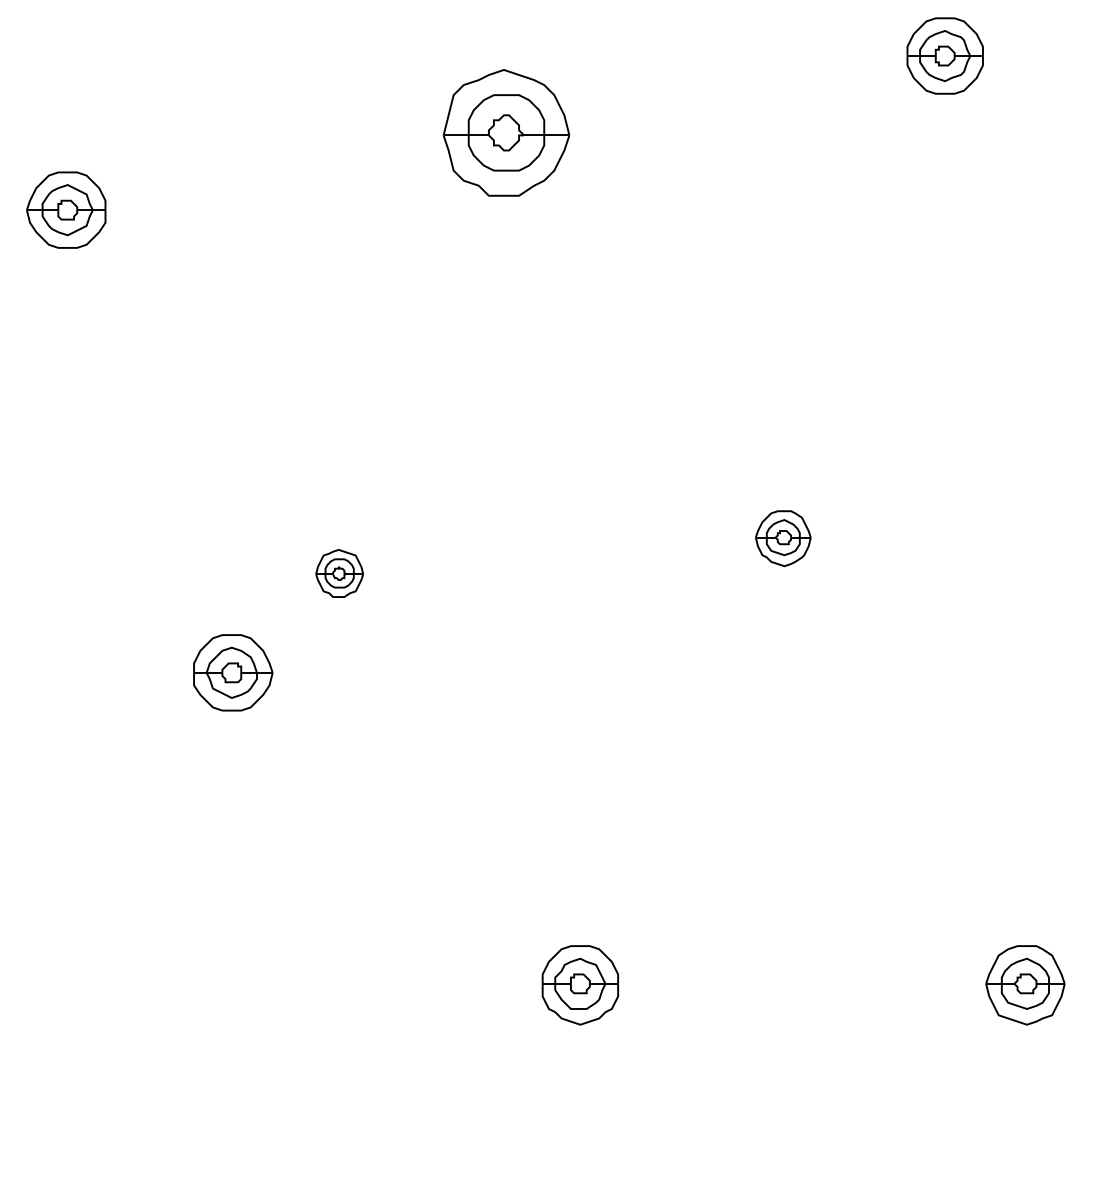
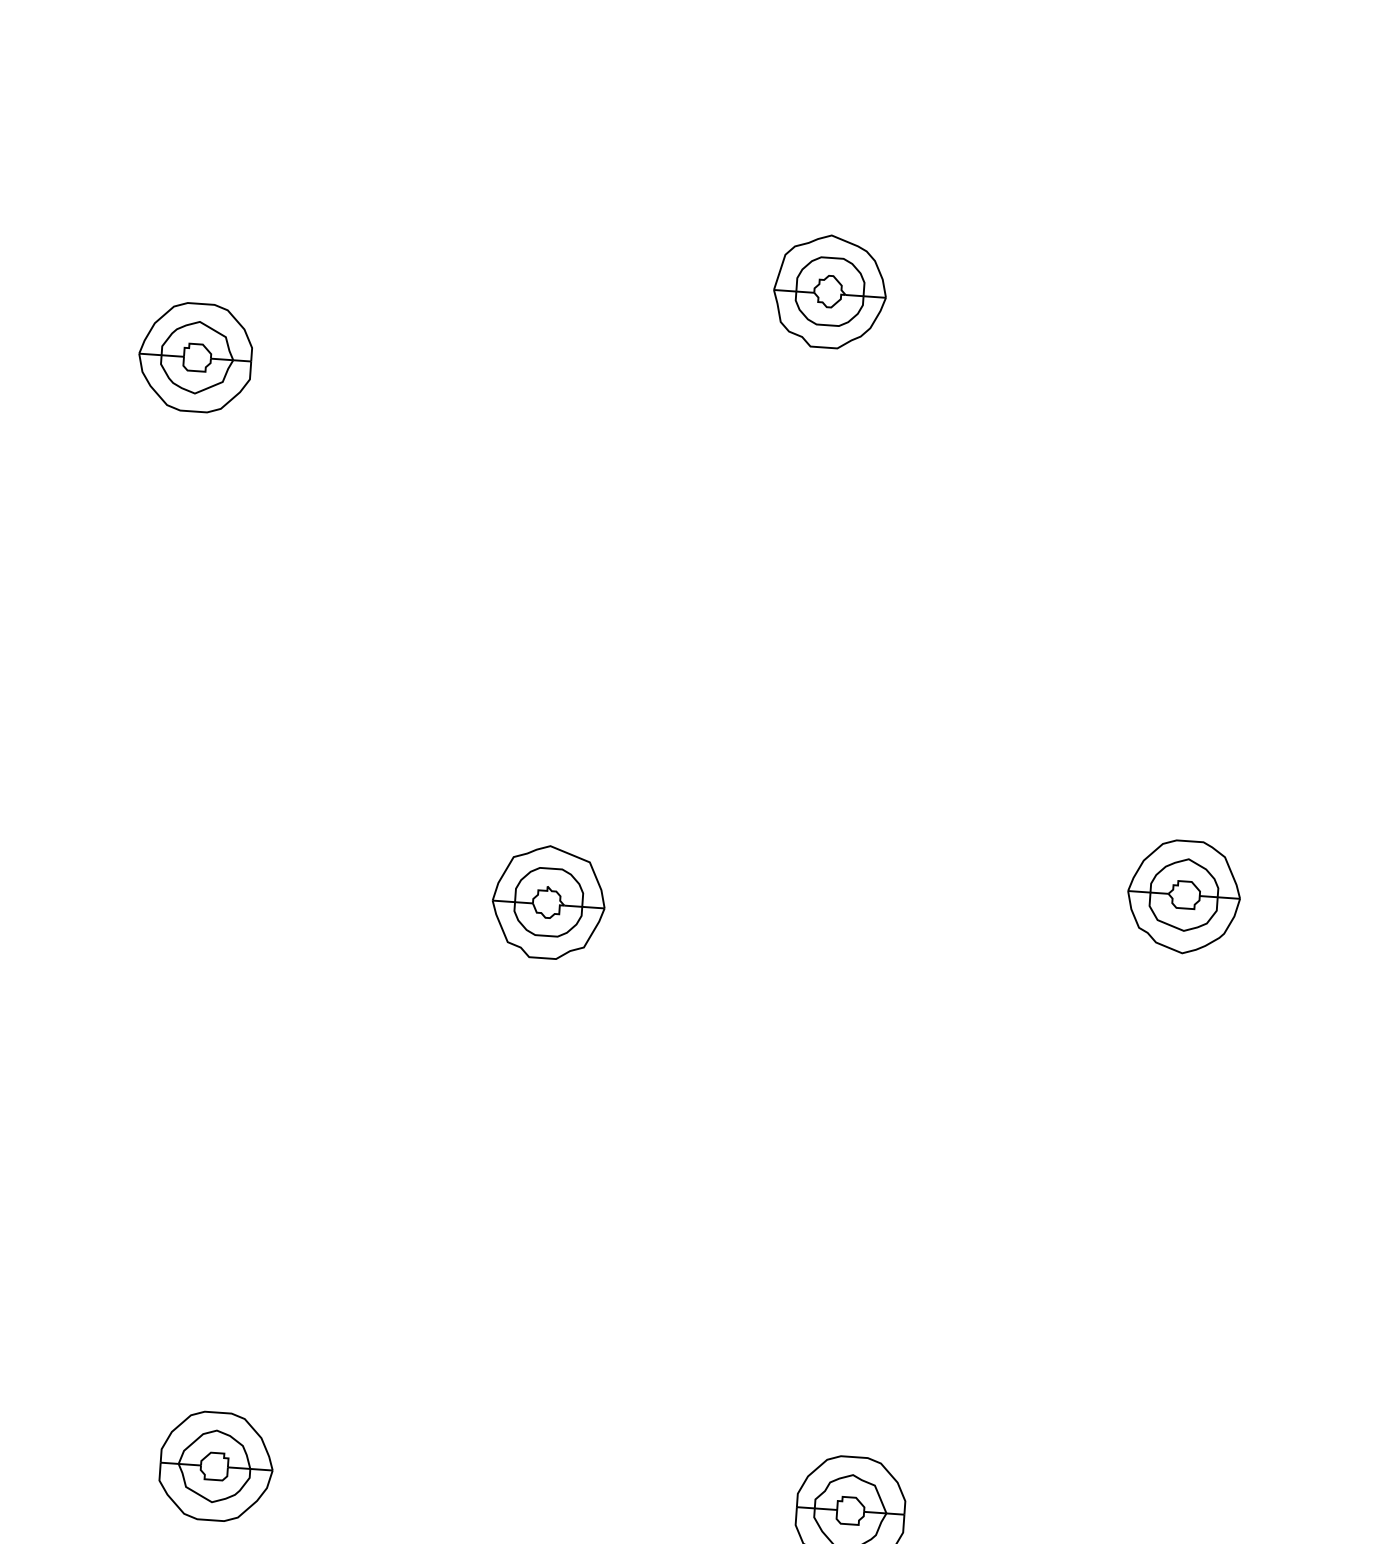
part: (506, 133) -> (830, 292), size x0.62
part: (783, 538) -> (1184, 896), size x1.43
part: (339, 573) -> (548, 902), size x1.67
part: (233, 672) -> (216, 1466), moved

